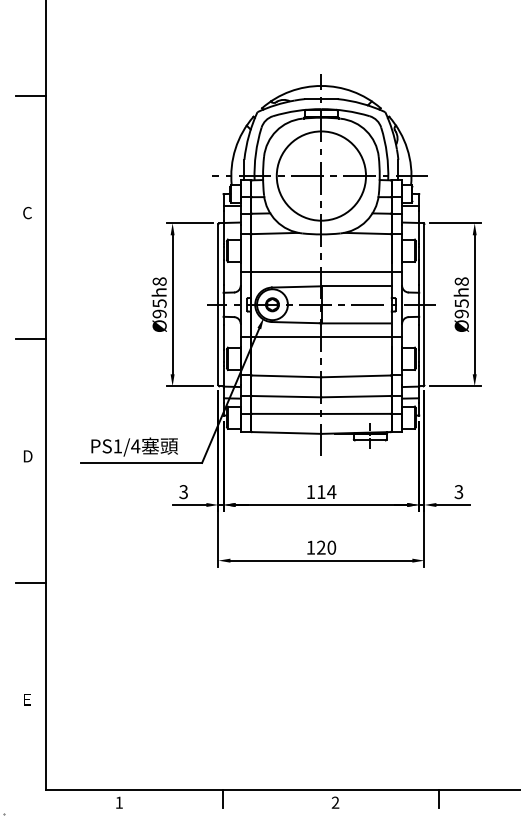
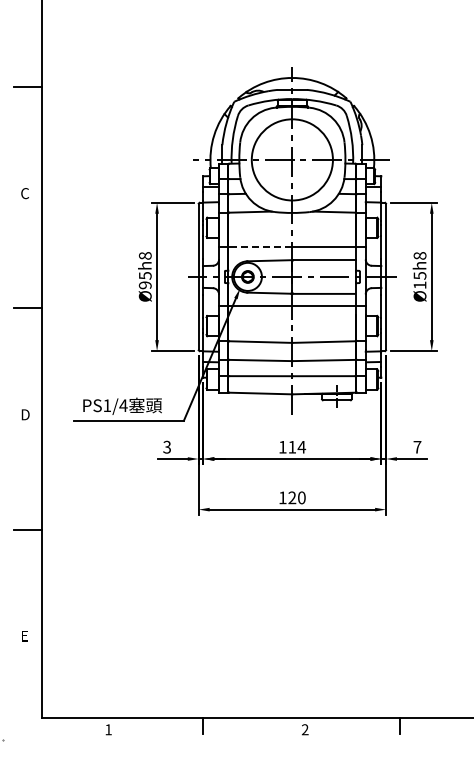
line: (286, 272) -> (260, 247), solid -> dashed
text: (461, 314) -> (419, 285), Ø95h8 -> Ø15h8
text: (458, 491) -> (417, 446), 3 -> 7

